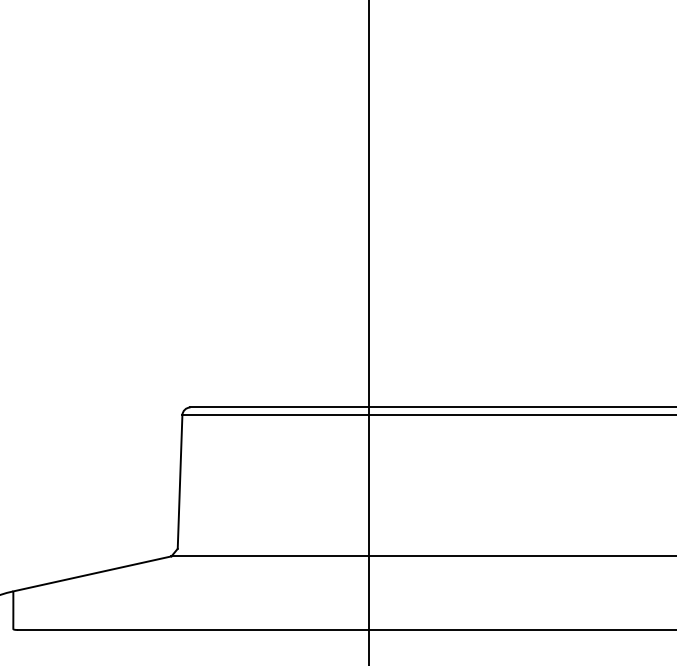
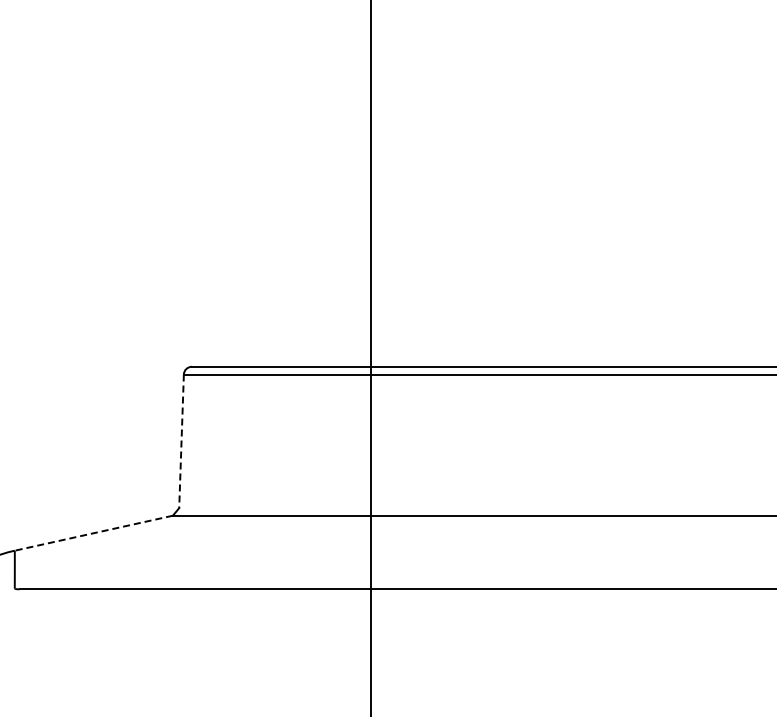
line: (180, 482) -> (181, 441), solid -> dashed
line: (92, 574) -> (93, 533), solid -> dashed

